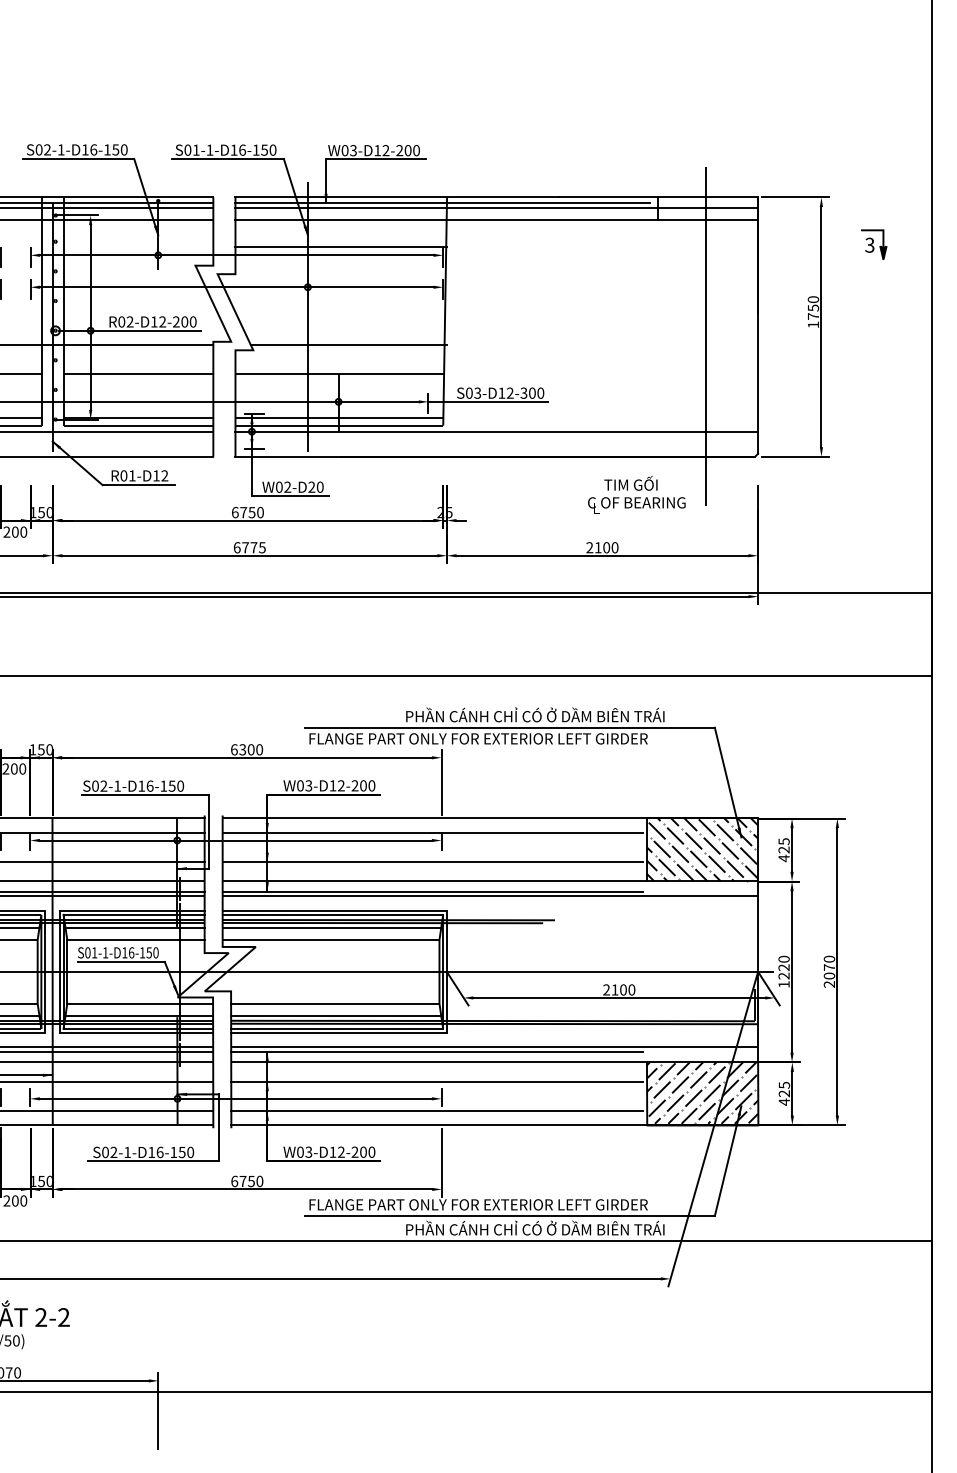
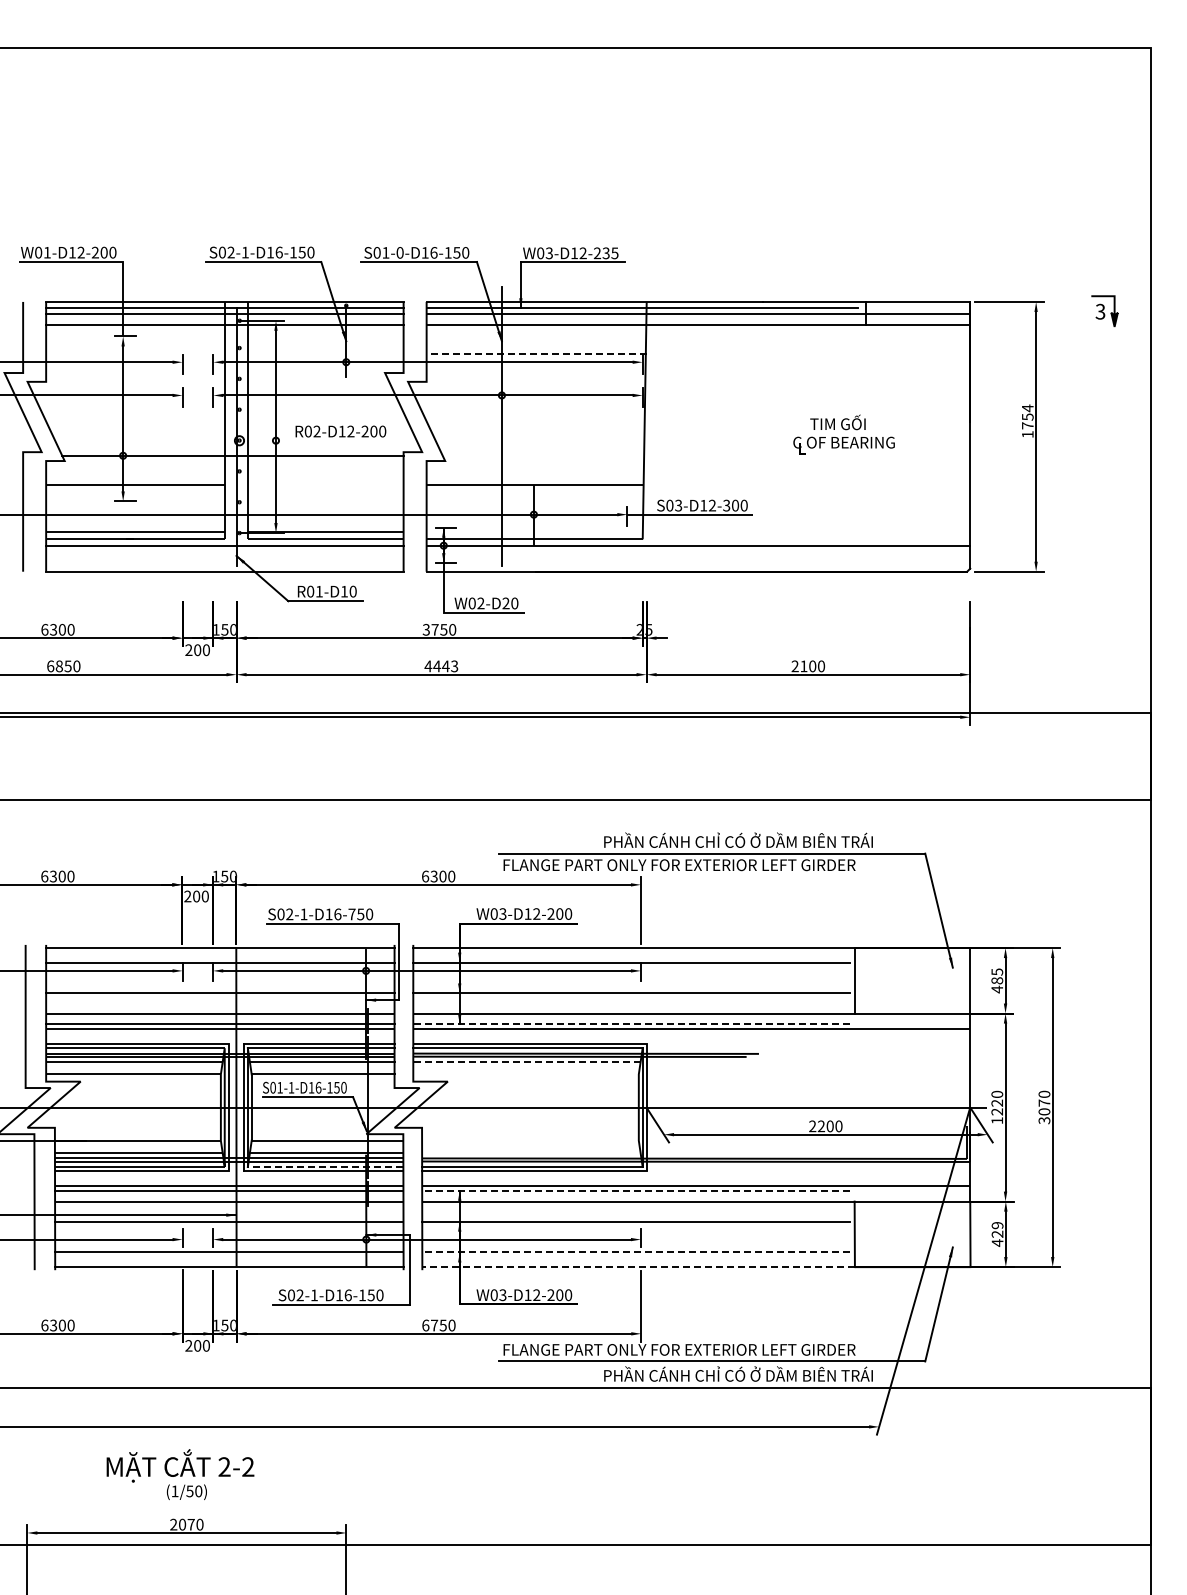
text: (209, 149) -> (399, 252), S01-1-D16-150 -> S01-0-D16-150
text: (412, 150) -> (610, 253), W03-D12-200 -> W03-D12-235
part: (873, 245) -> (1104, 311), moved
line: (341, 247) -> (536, 354), solid -> dashed
text: (813, 299) -> (1027, 408), 1750 -> 1754
line: (129, 330) -> (316, 440), removed
line: (706, 335) -> (916, 445), removed
line: (348, 344) -> (544, 455), removed
line: (138, 373) -> (325, 485), removed
line: (339, 418) -> (534, 531), removed
text: (164, 475) -> (352, 591), R01-D12 -> R01-D10
text: (636, 494) -> (843, 434), moved
text: (235, 512) -> (426, 629), 6750 -> 3750
text: (249, 547) -> (441, 666), 6775 -> 4443
text: (163, 786) -> (351, 914), S02-1-D16-150 -> S02-1-D16-750
hatch: (702, 849) -> (912, 980), removed
text: (784, 849) -> (997, 980), 425 -> 485
line: (432, 892) -> (631, 1024), solid -> dashed
line: (331, 927) -> (526, 1061), solid -> dashed
line: (330, 940) -> (525, 1074), removed
text: (829, 984) -> (1044, 1120), 2070 -> 3070
text: (615, 989) -> (821, 1125), 2100 -> 2200
line: (335, 1003) -> (530, 1140), removed
line: (336, 1016) -> (531, 1153), removed
line: (138, 1028) -> (325, 1166), solid -> dashed
line: (437, 1051) -> (636, 1190), solid -> dashed
text: (784, 1085) -> (997, 1225), 425 -> 429
hatch: (702, 1092) -> (912, 1233), removed
line: (437, 1111) -> (636, 1252), solid -> dashed
line: (439, 1125) -> (638, 1267), solid -> dashed

